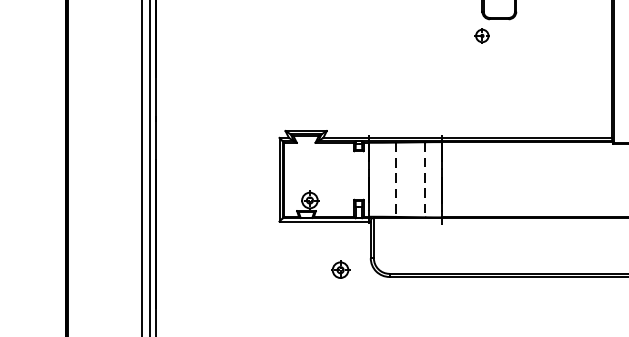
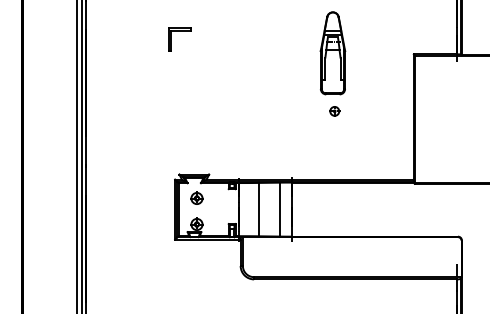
part: (481, 36) -> (334, 111), moved
line: (397, 179) -> (259, 209), dashed -> solid
line: (424, 179) -> (279, 209), dashed -> solid
part: (339, 268) -> (196, 197), moved

